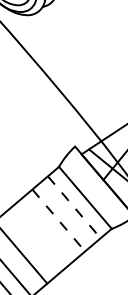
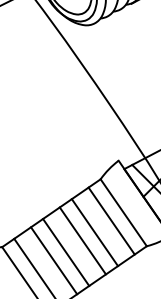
line: (74, 207) -> (111, 221), dashed -> solid
line: (58, 220) -> (94, 232), dashed -> solid
line: (47, 229) -> (82, 240), added
line: (32, 242) -> (66, 251), added

